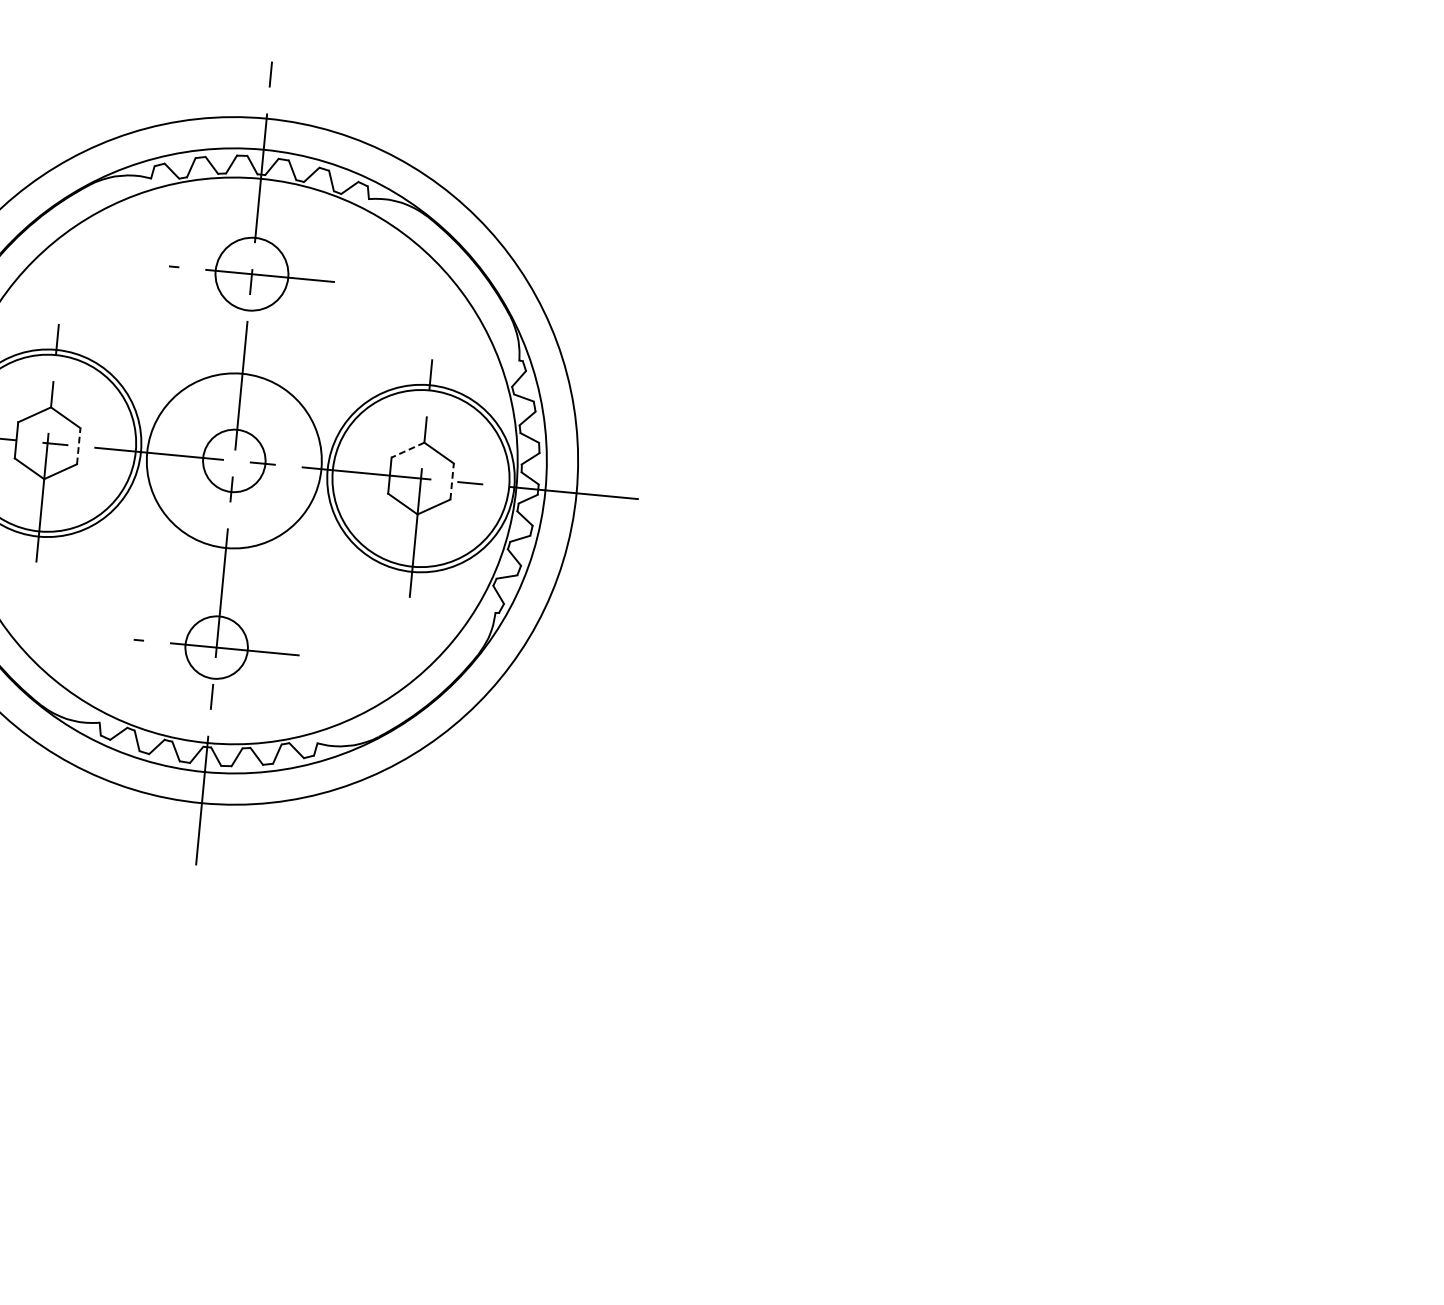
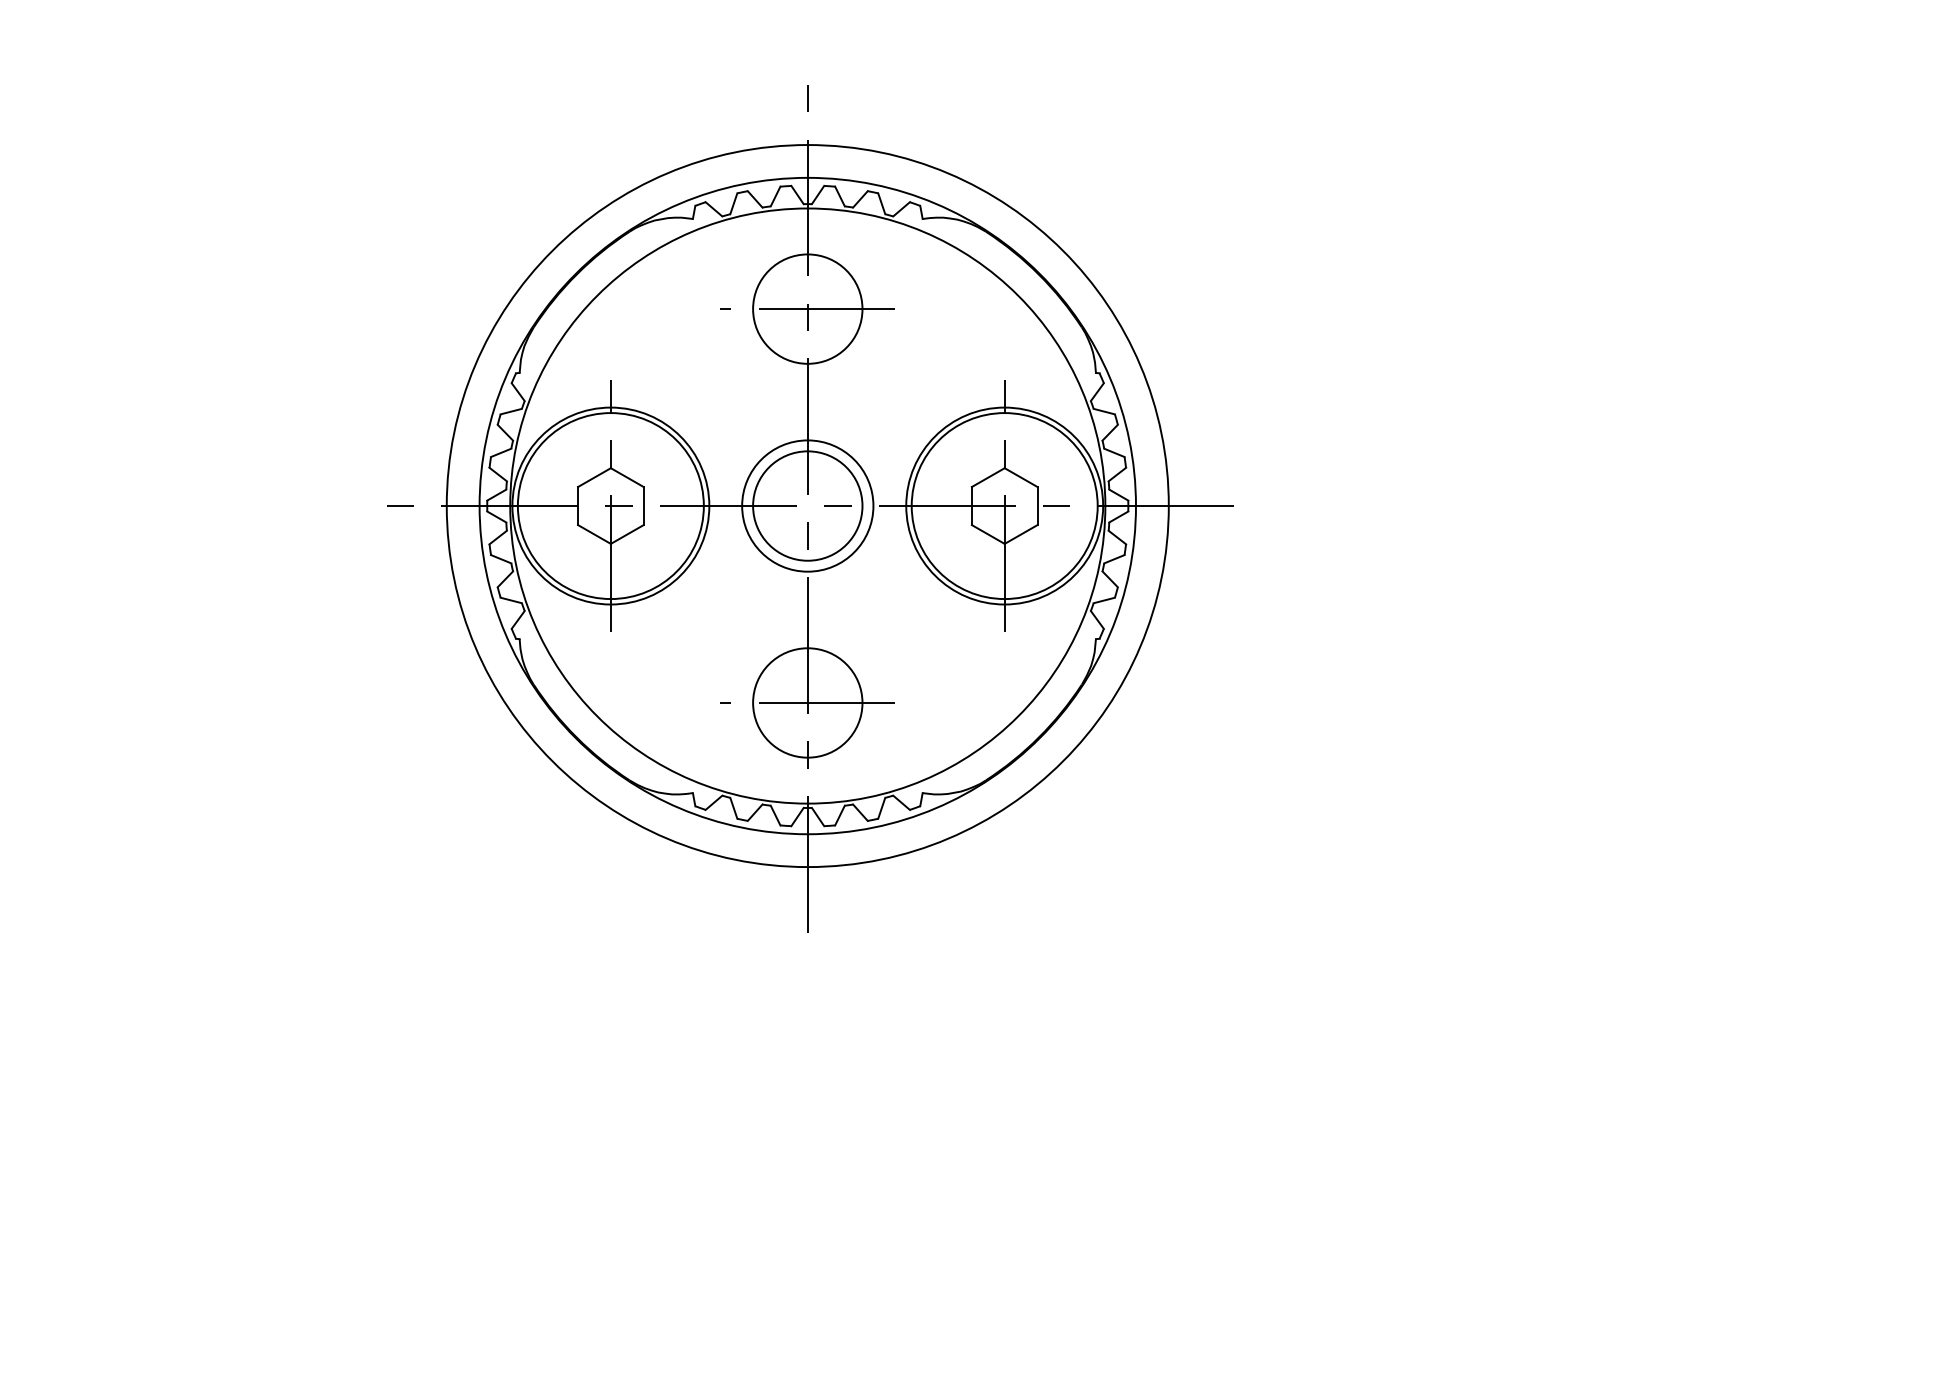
circle: (251, 273) -> (807, 308), size x1.43
line: (78, 445) -> (643, 505), dashed -> solid
line: (408, 450) -> (988, 477), dashed -> solid
circle: (234, 460) -> (807, 505), size x0.71
circle: (234, 460) -> (807, 505), size x1.67
line: (452, 480) -> (1037, 505), dashed -> solid
circle: (216, 647) -> (807, 702), size x1.67

